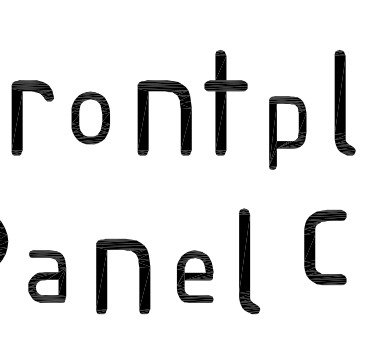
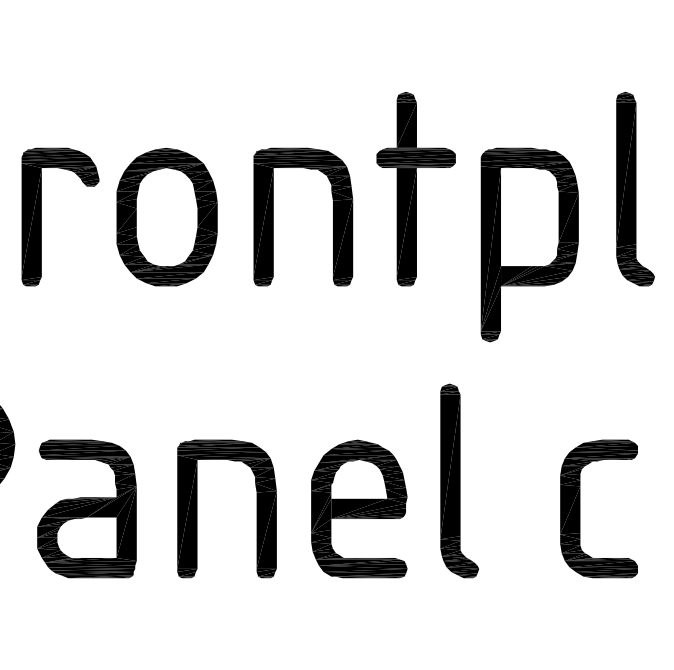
part: (90, 117) -> (166, 216), size x1.43
part: (287, 132) -> (529, 243), size x1.43
part: (315, 247) -> (580, 508), moved
part: (47, 276) -> (87, 508), size x1.43
part: (195, 276) -> (360, 508), size x1.43

